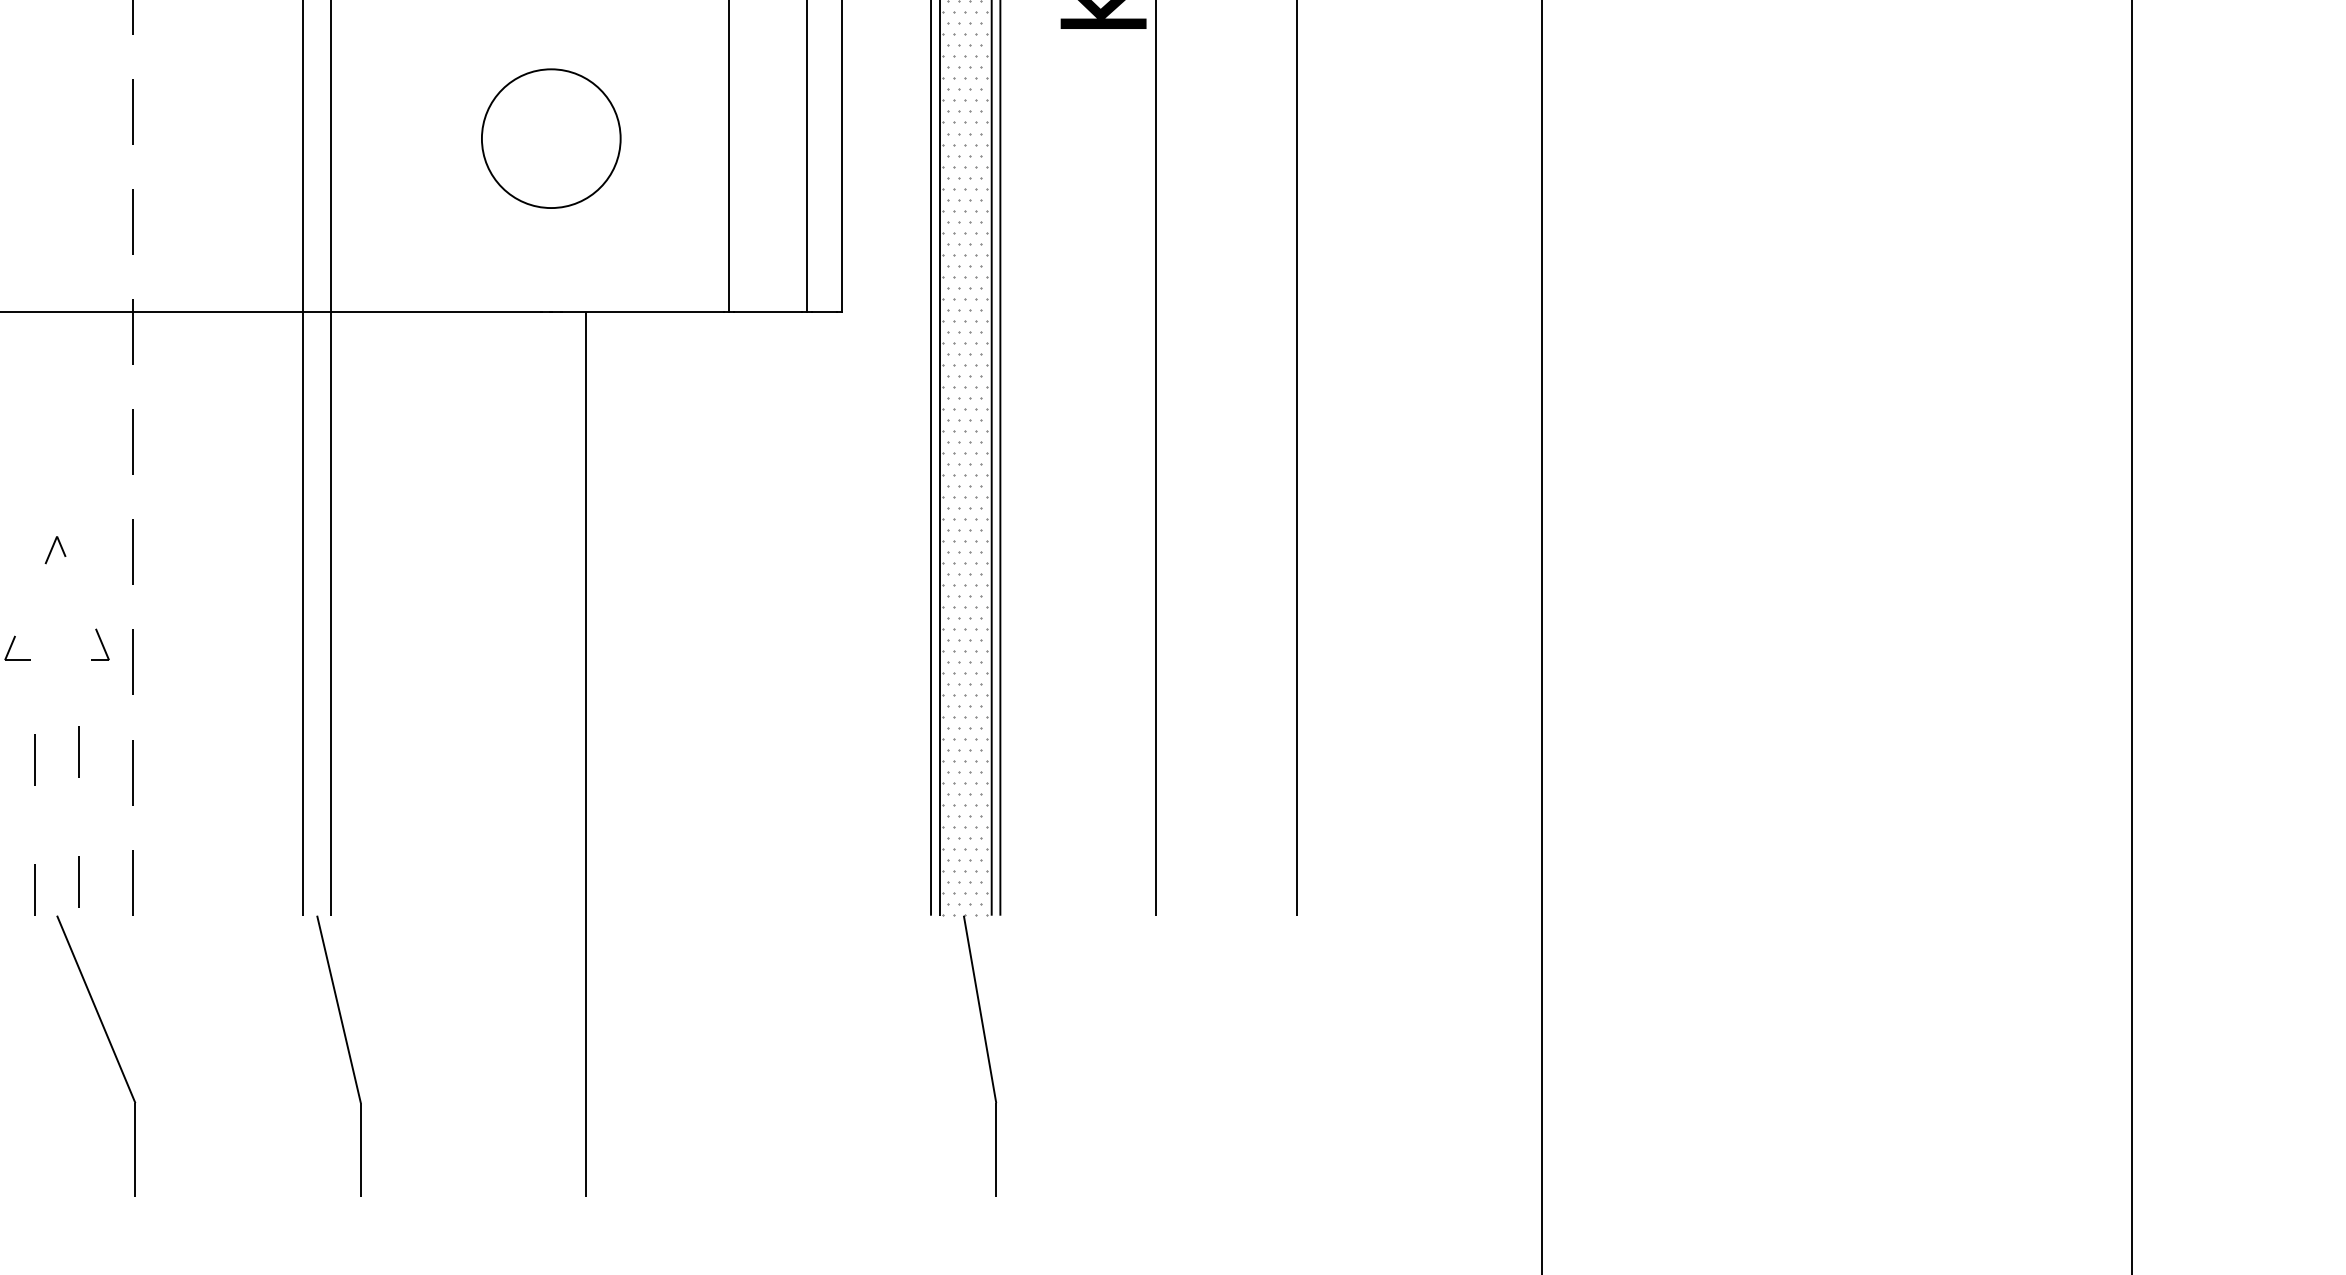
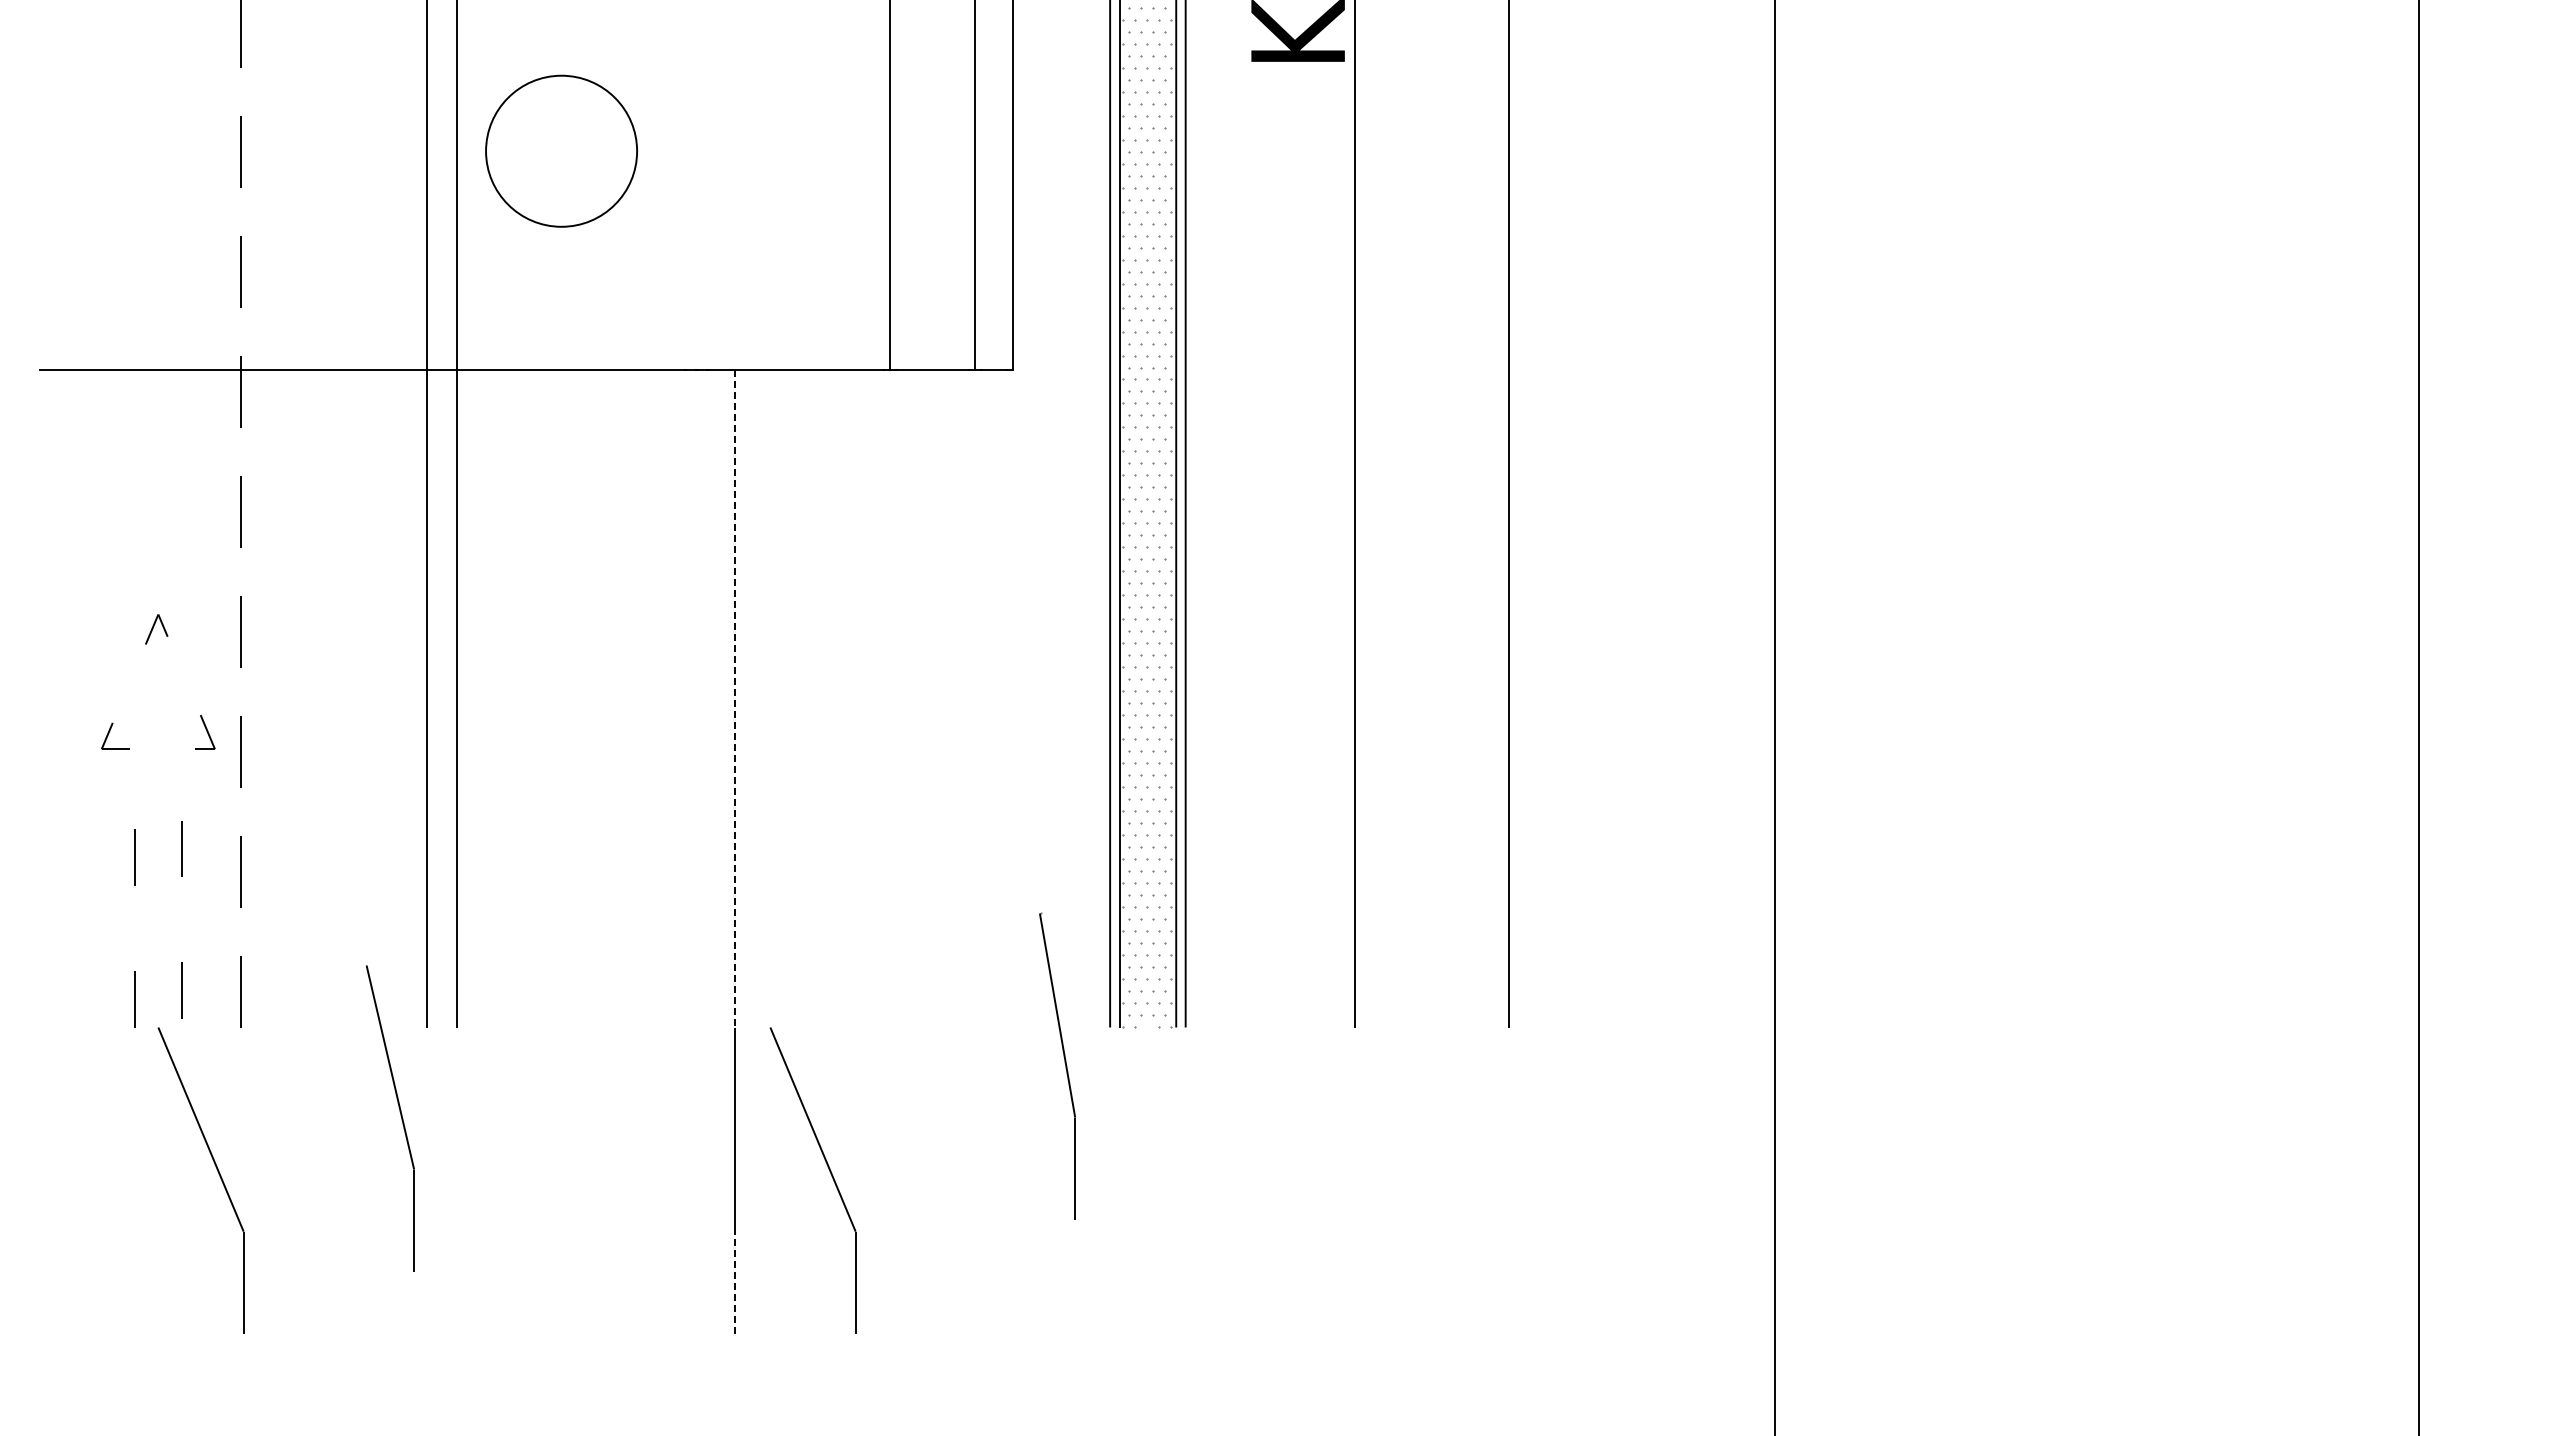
circle: (551, 137) -> (561, 150), moved
line: (586, 613) -> (734, 698), solid -> dashed
part: (674, 1050) -> (830, 1174), added
part: (986, 1052) -> (1064, 1062), moved
part: (348, 1054) -> (400, 1116), moved
line: (586, 1149) -> (734, 1282), solid -> dashed

